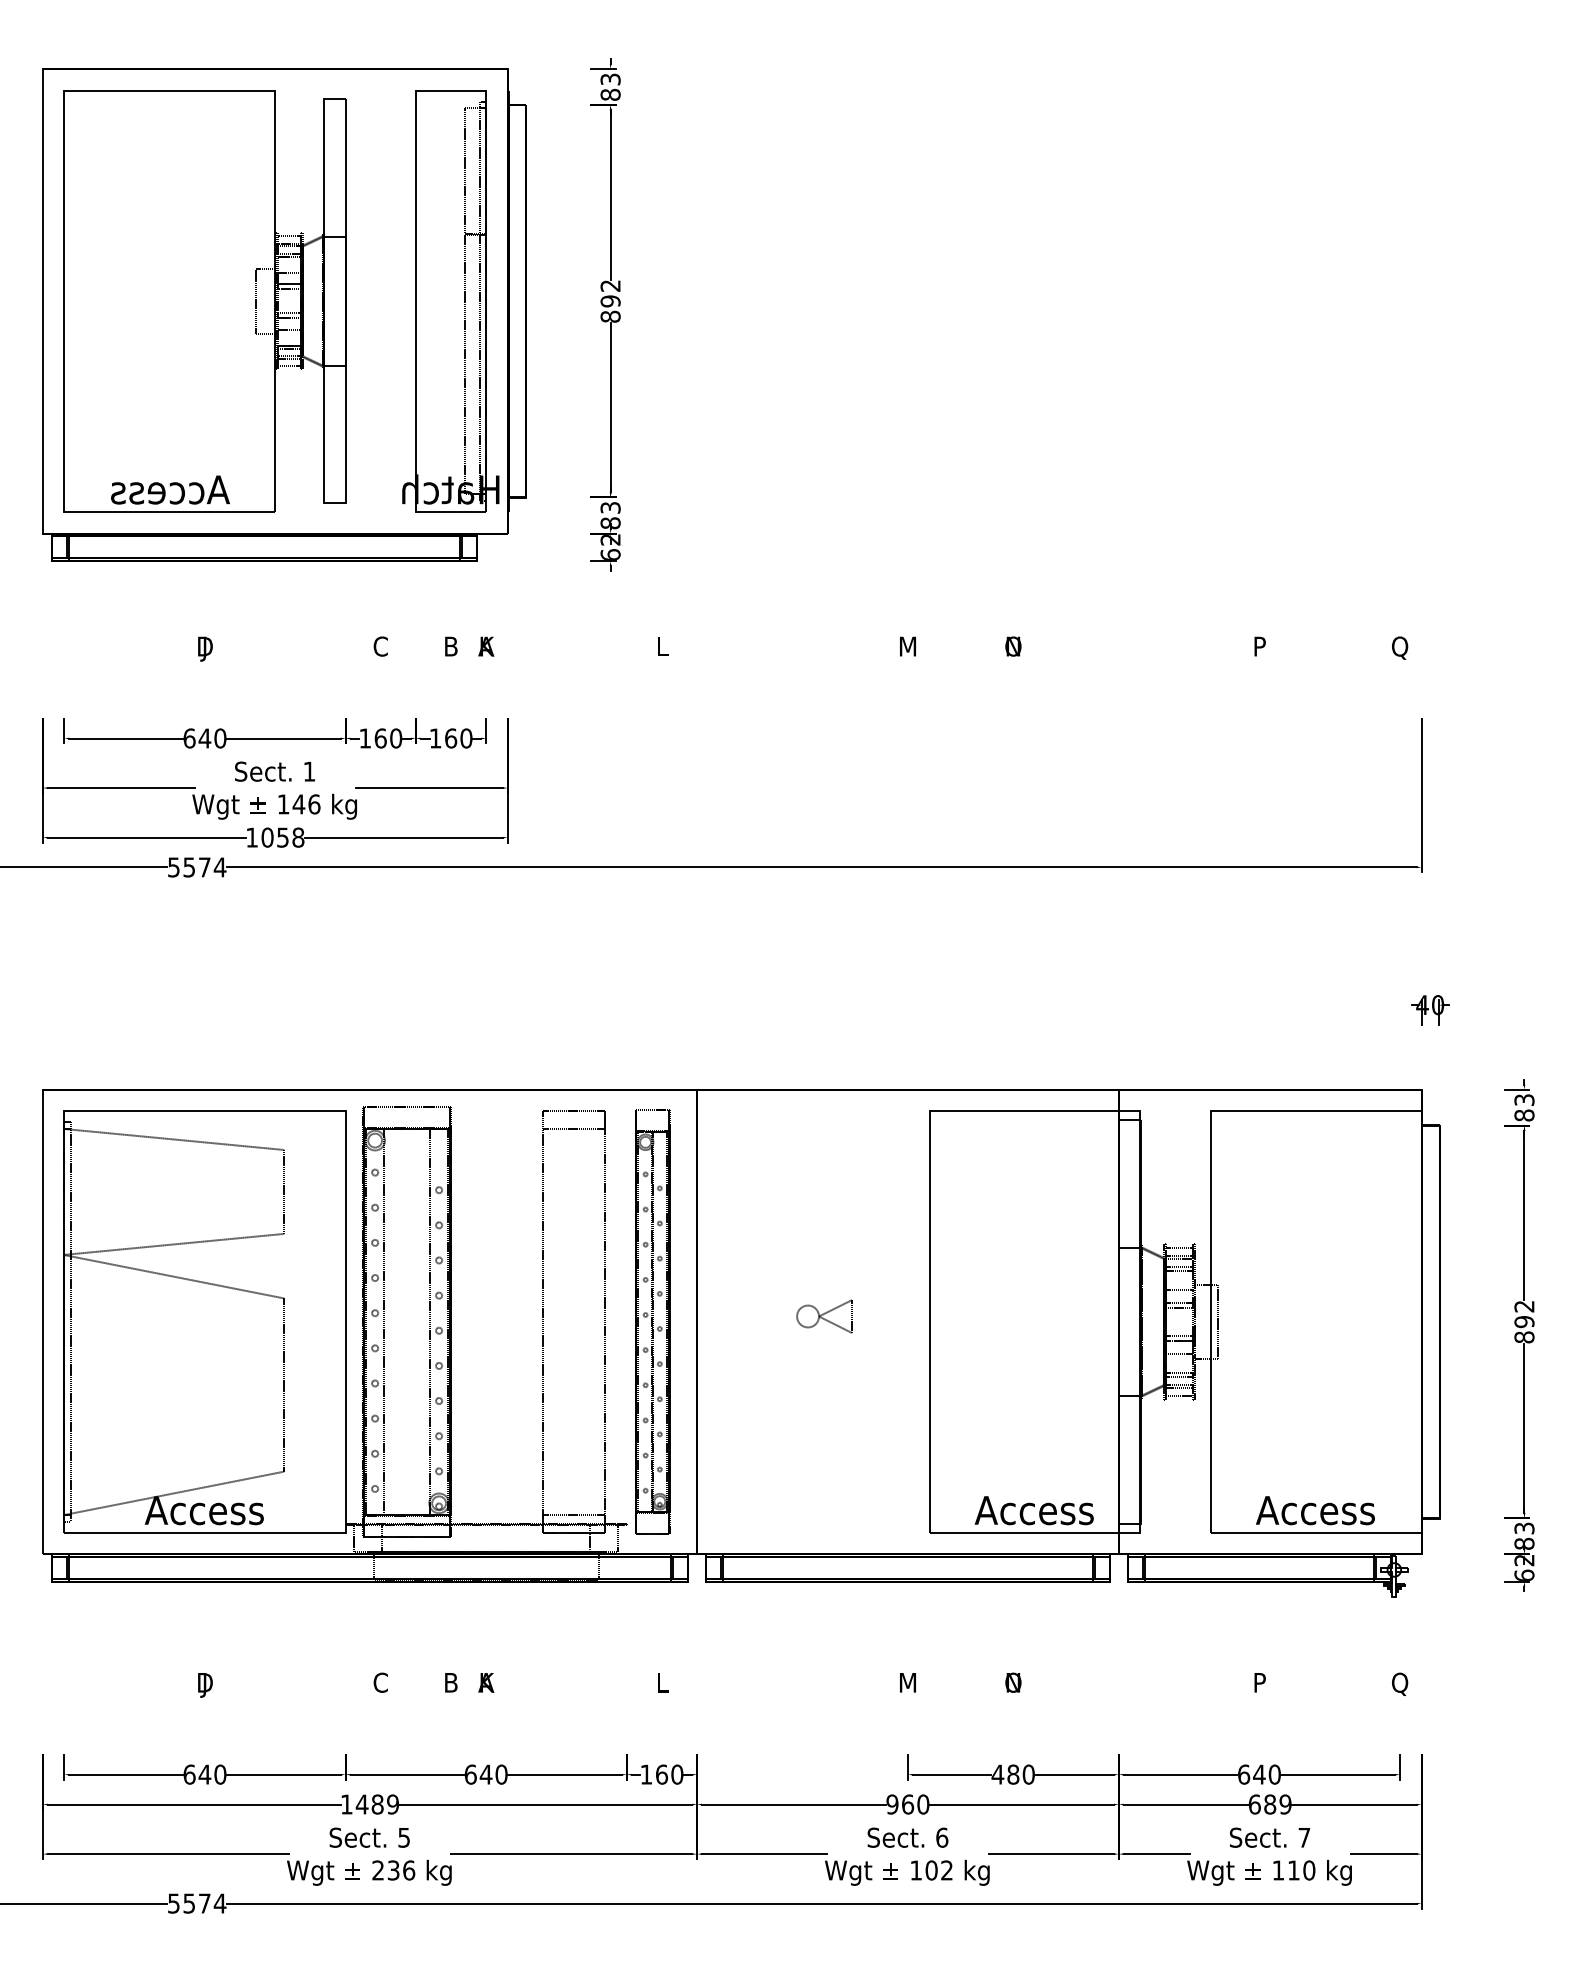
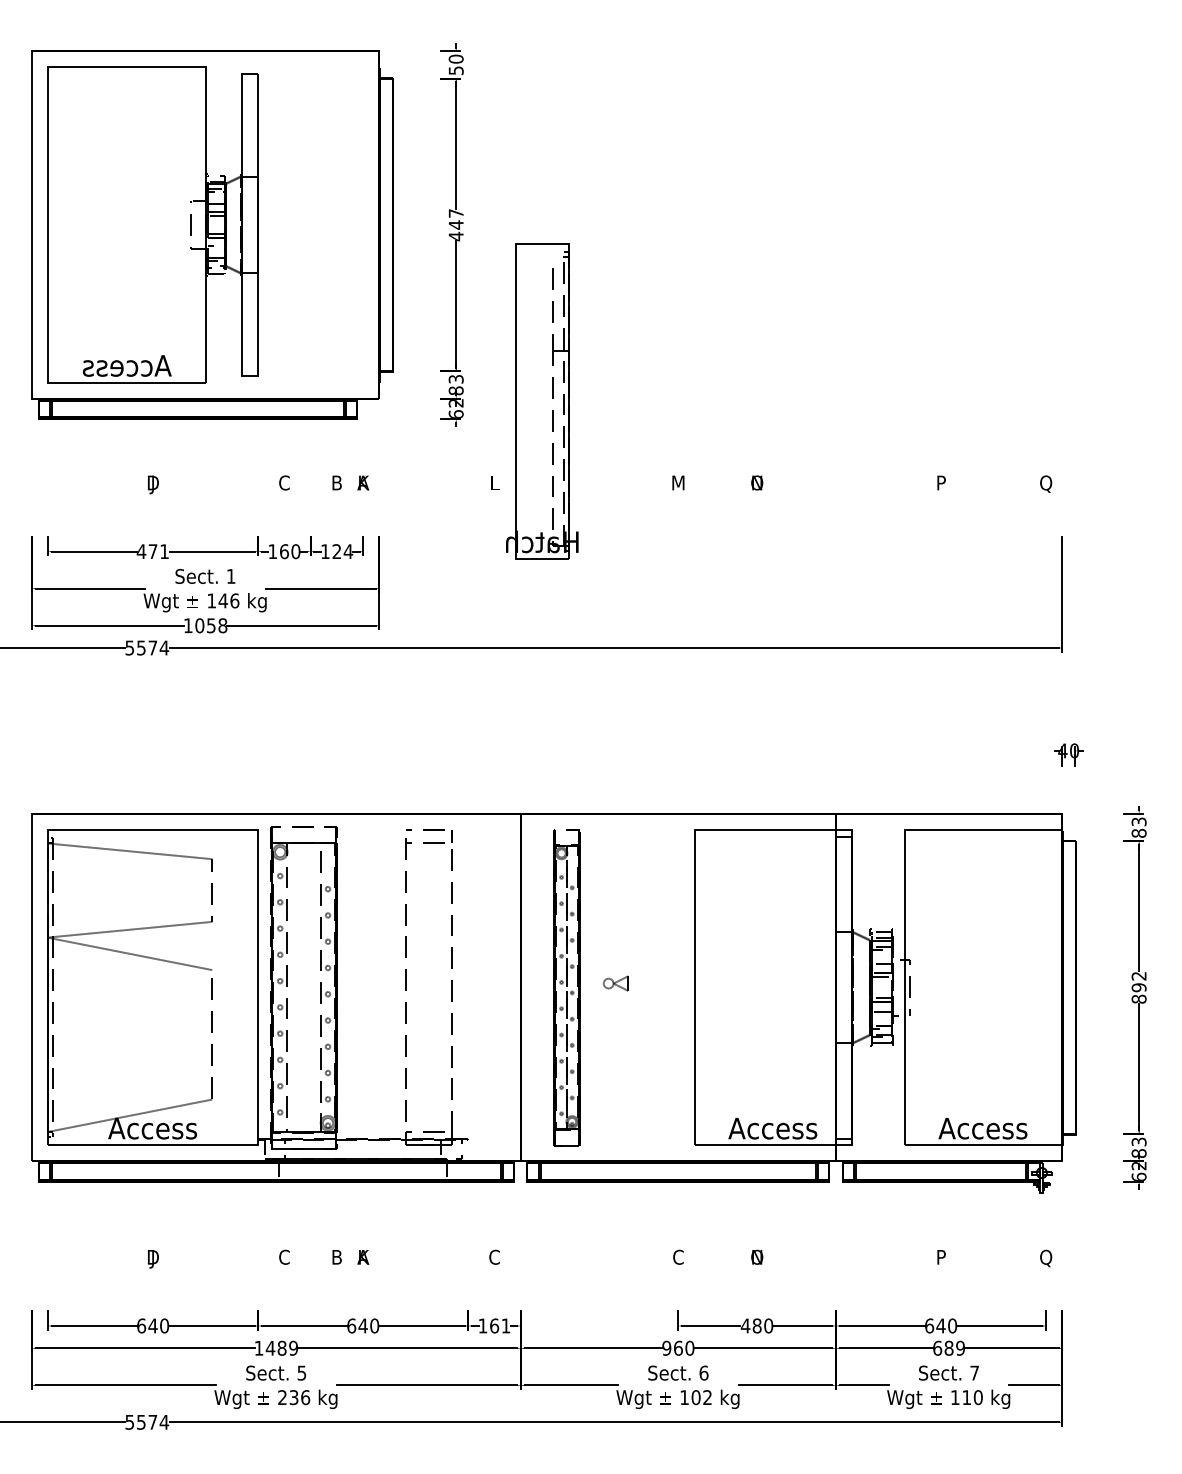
text: (610, 86) -> (456, 64), 83 -> 50
part: (450, 301) -> (542, 401), moved
text: (610, 301) -> (456, 225), 892 -> 447
text: (204, 738) -> (152, 551), 640 -> 471
text: (458, 738) -> (342, 551), 160 -> 124
part: (824, 1316) -> (616, 983), size x0.6
part: (652, 1321) -> (566, 987), moved
text: (661, 1682) -> (494, 1257), L -> C
text: (907, 1682) -> (678, 1257), M -> C
text: (677, 1774) -> (506, 1325), 160 -> 161

